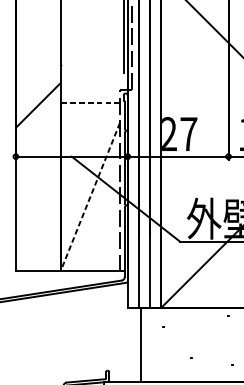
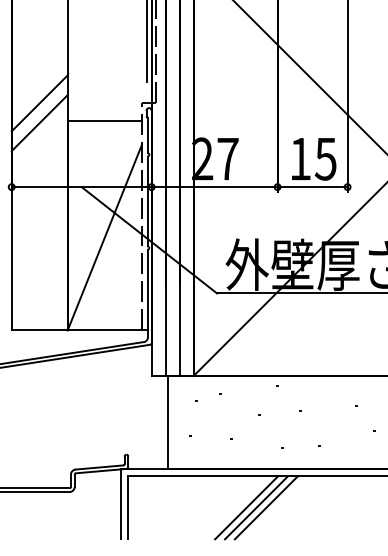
line: (38, 89) -> (39, 103), added
line: (90, 103) -> (104, 120), dashed -> solid
line: (90, 196) -> (104, 237), dashed -> solid

